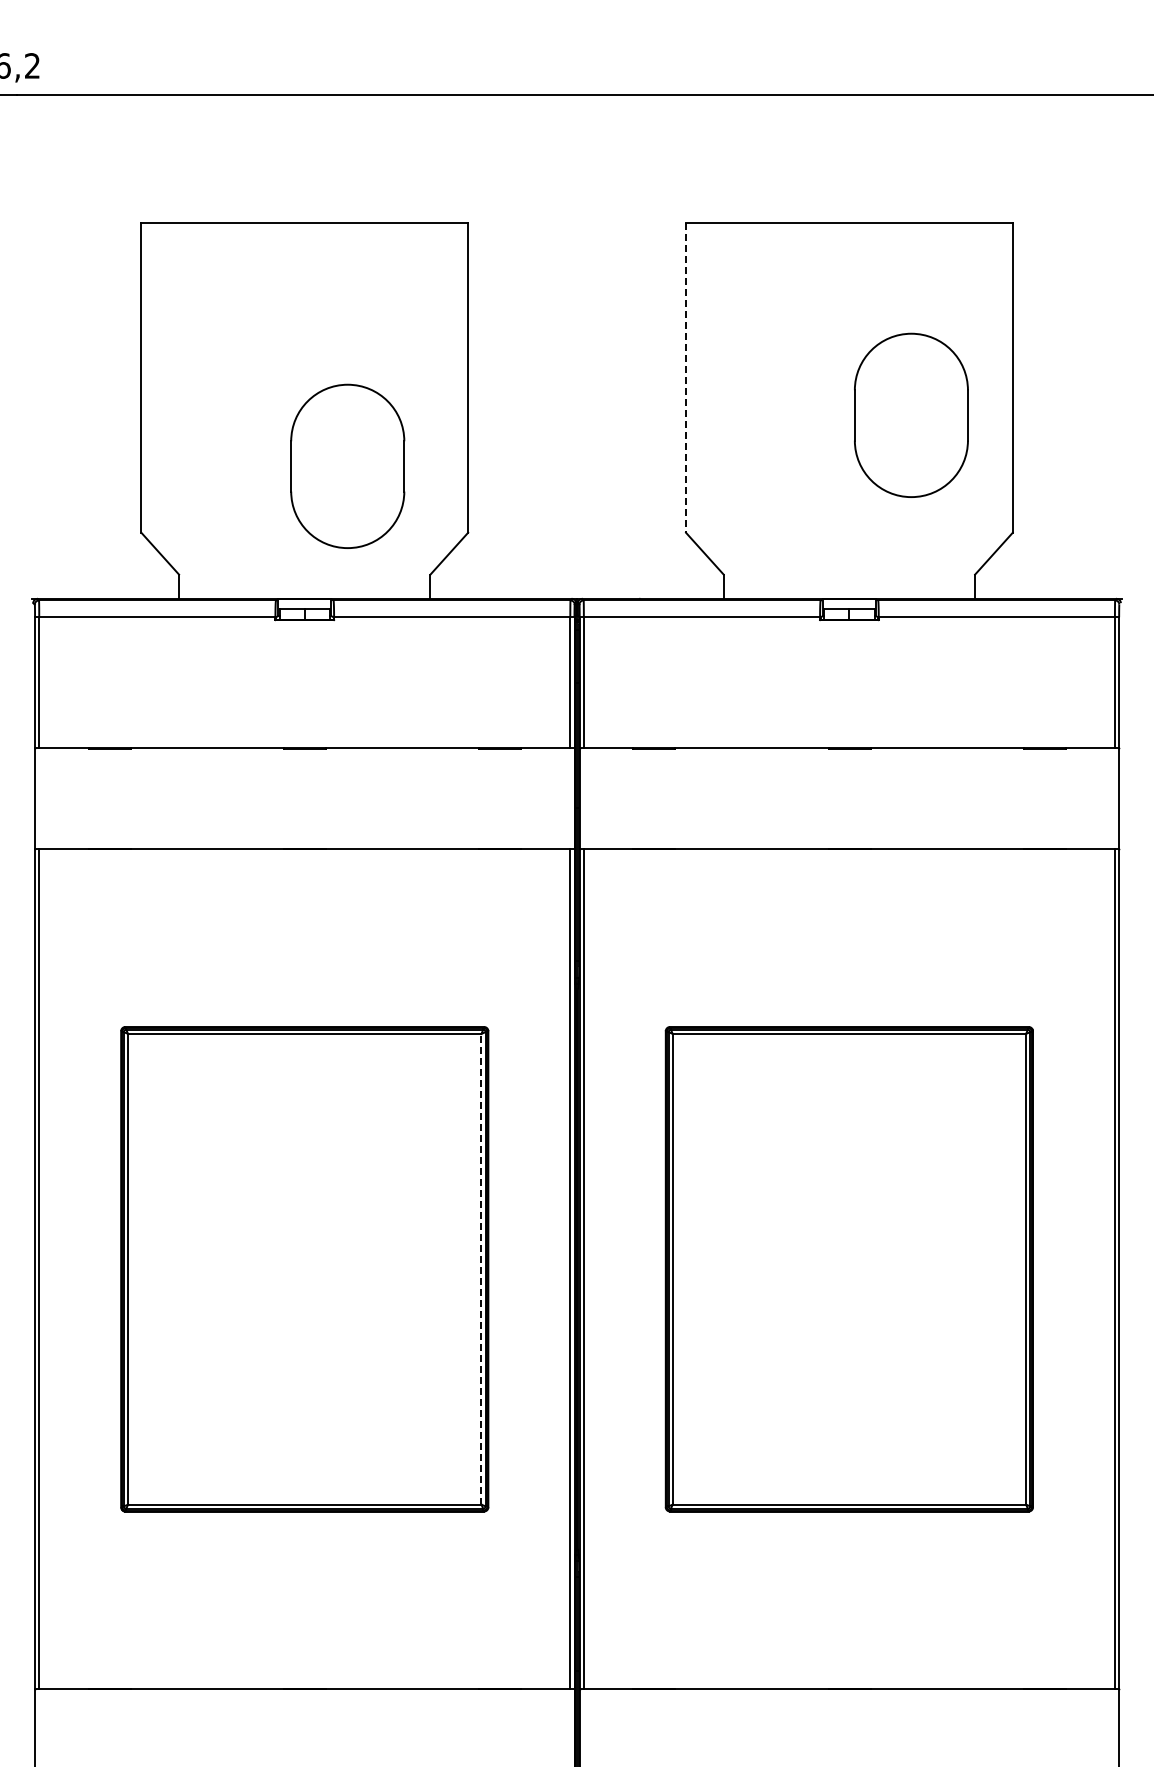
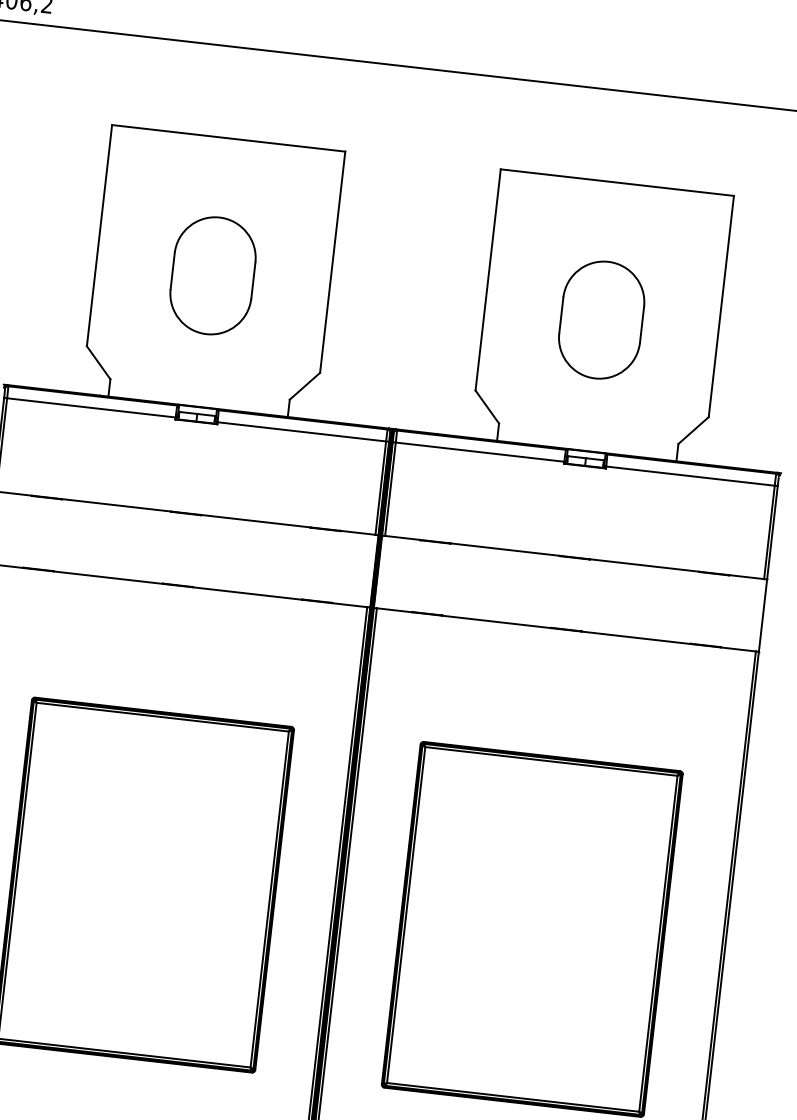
line: (686, 378) -> (488, 280), dashed -> solid
part: (911, 414) -> (601, 319), moved
part: (347, 465) -> (212, 275), moved
line: (481, 1268) -> (269, 898), dashed -> solid

